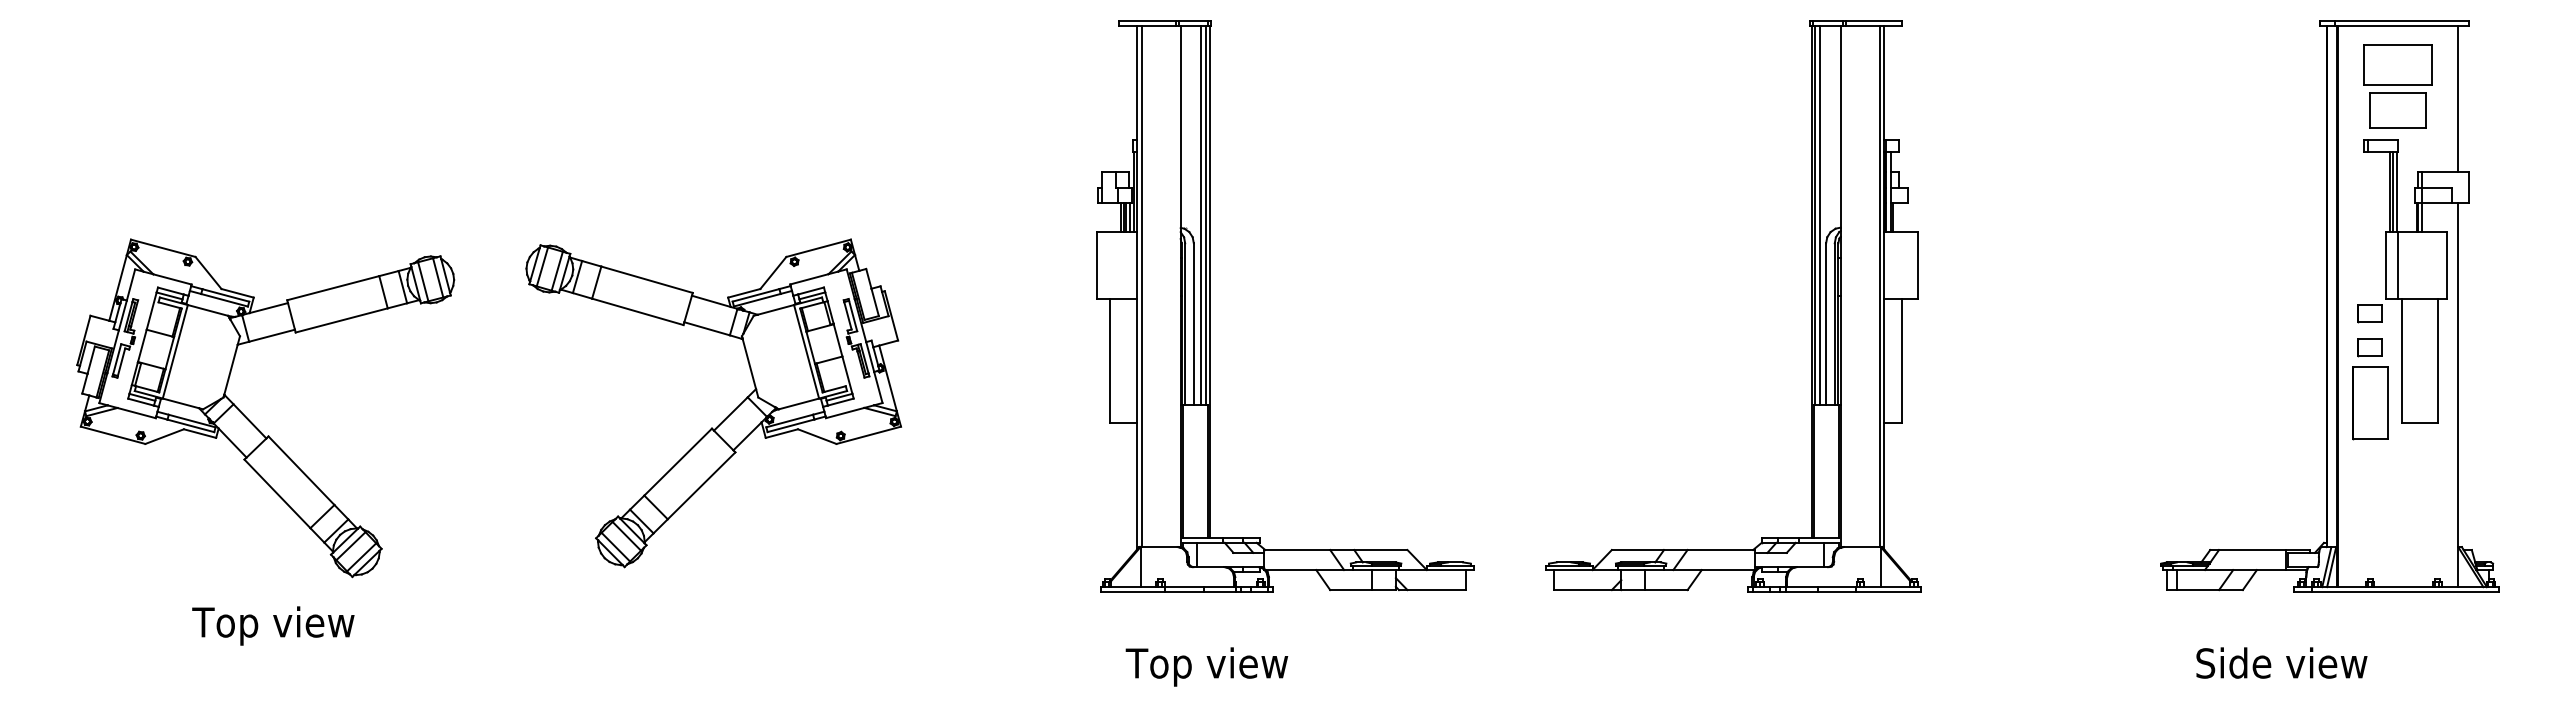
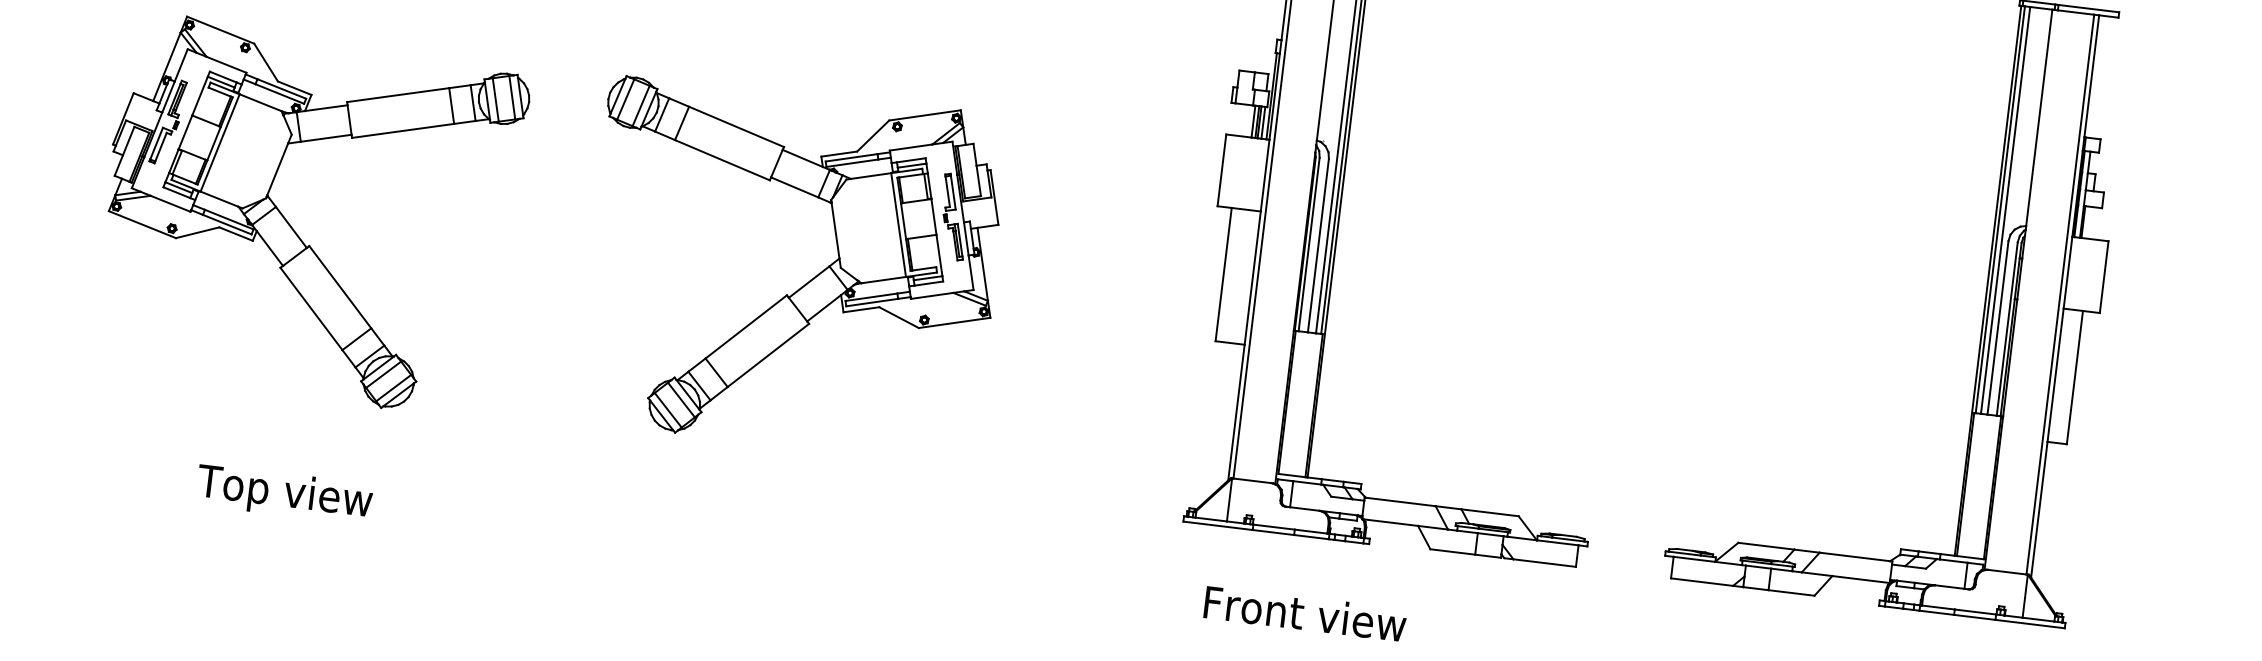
text: (273, 625) -> (284, 493), moved
text: (1220, 666) -> (1302, 617), Top view -> Front view

